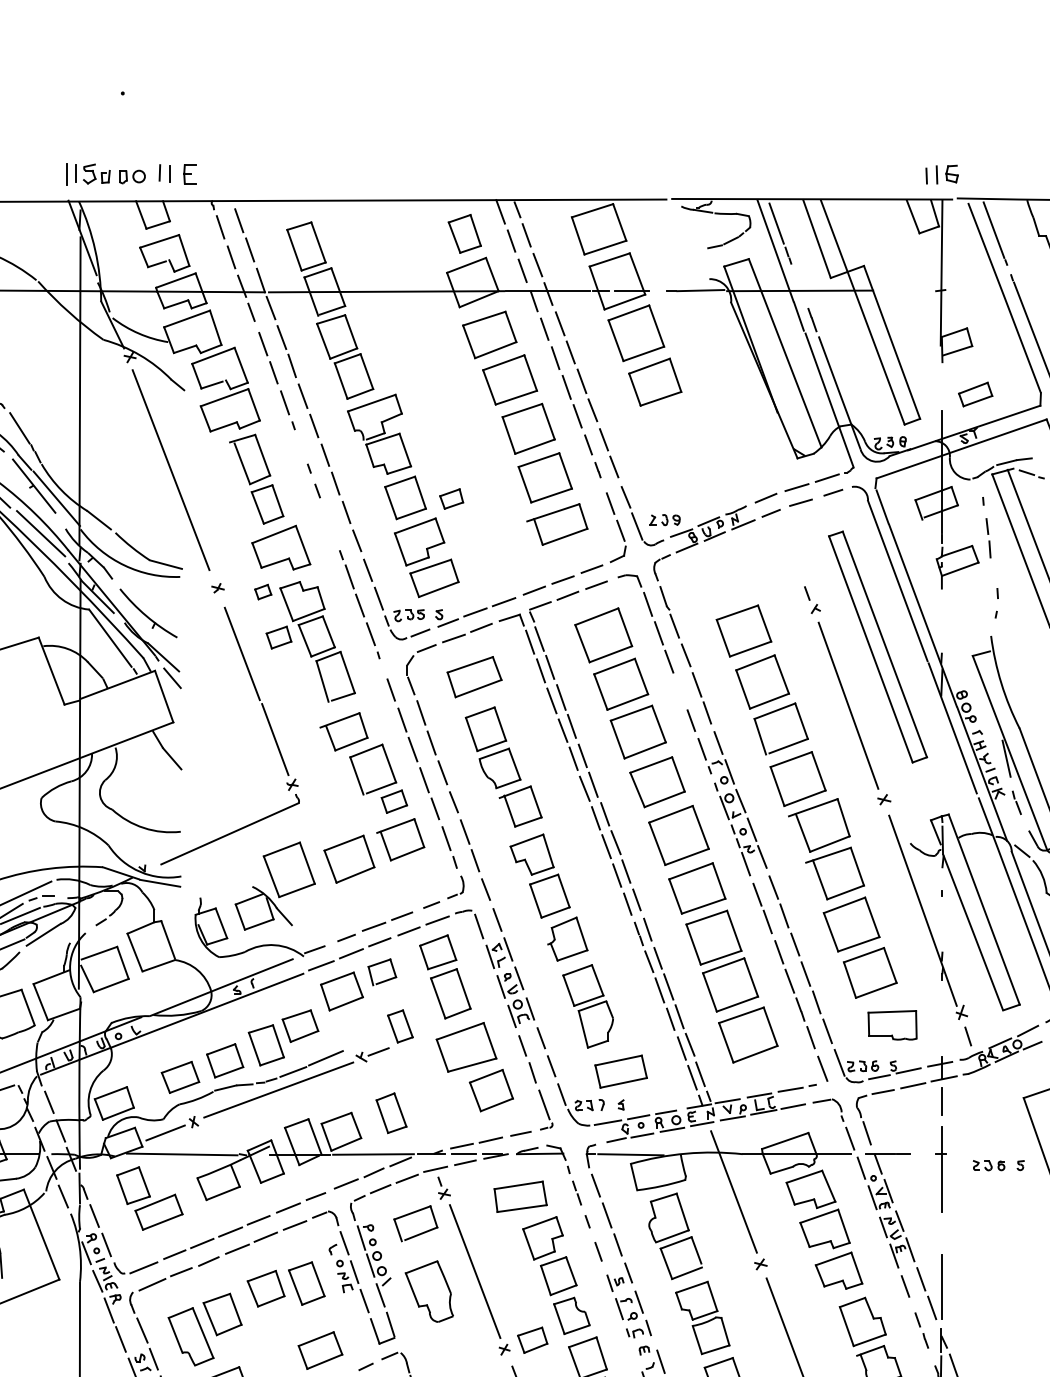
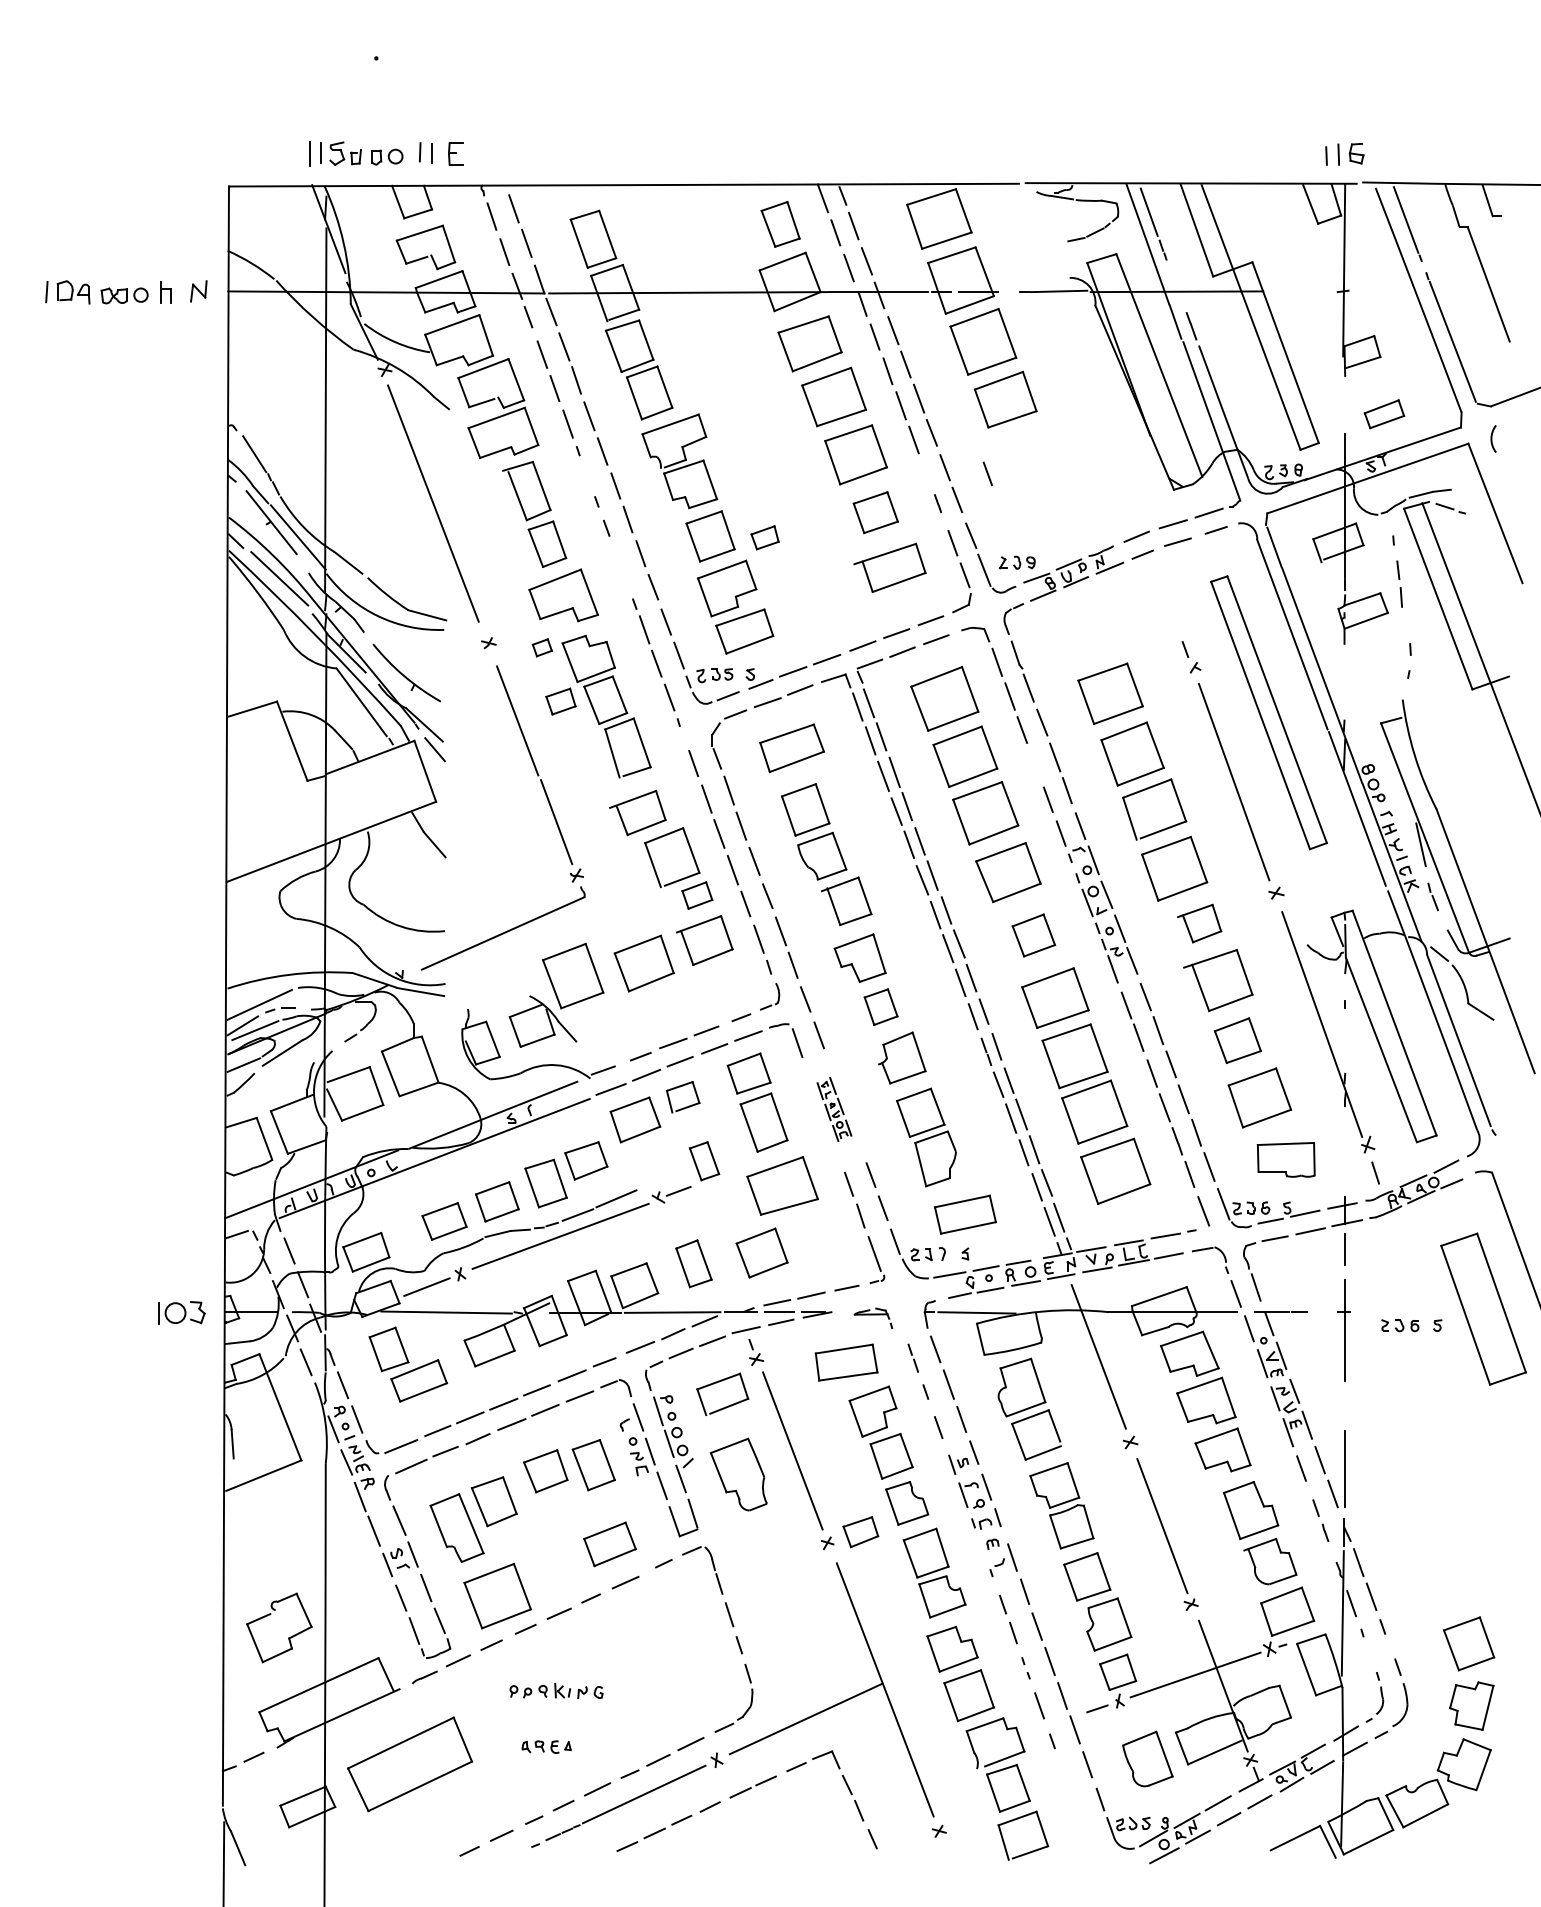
line: (588, 444) -> (987, 473), moved
part: (545, 477) -> (875, 512), size x0.7
part: (819, 825) -> (1199, 923), size x0.6
part: (678, 835) -> (1033, 935), size x0.6
part: (549, 895) -> (880, 1006), size x0.7
part: (851, 924) -> (1237, 1040), size x0.7
part: (510, 982) -> (834, 1109), size x0.6
part: (490, 1090) -> (761, 1252), moved
part: (543, 1159) -> (873, 1318), size x0.6

